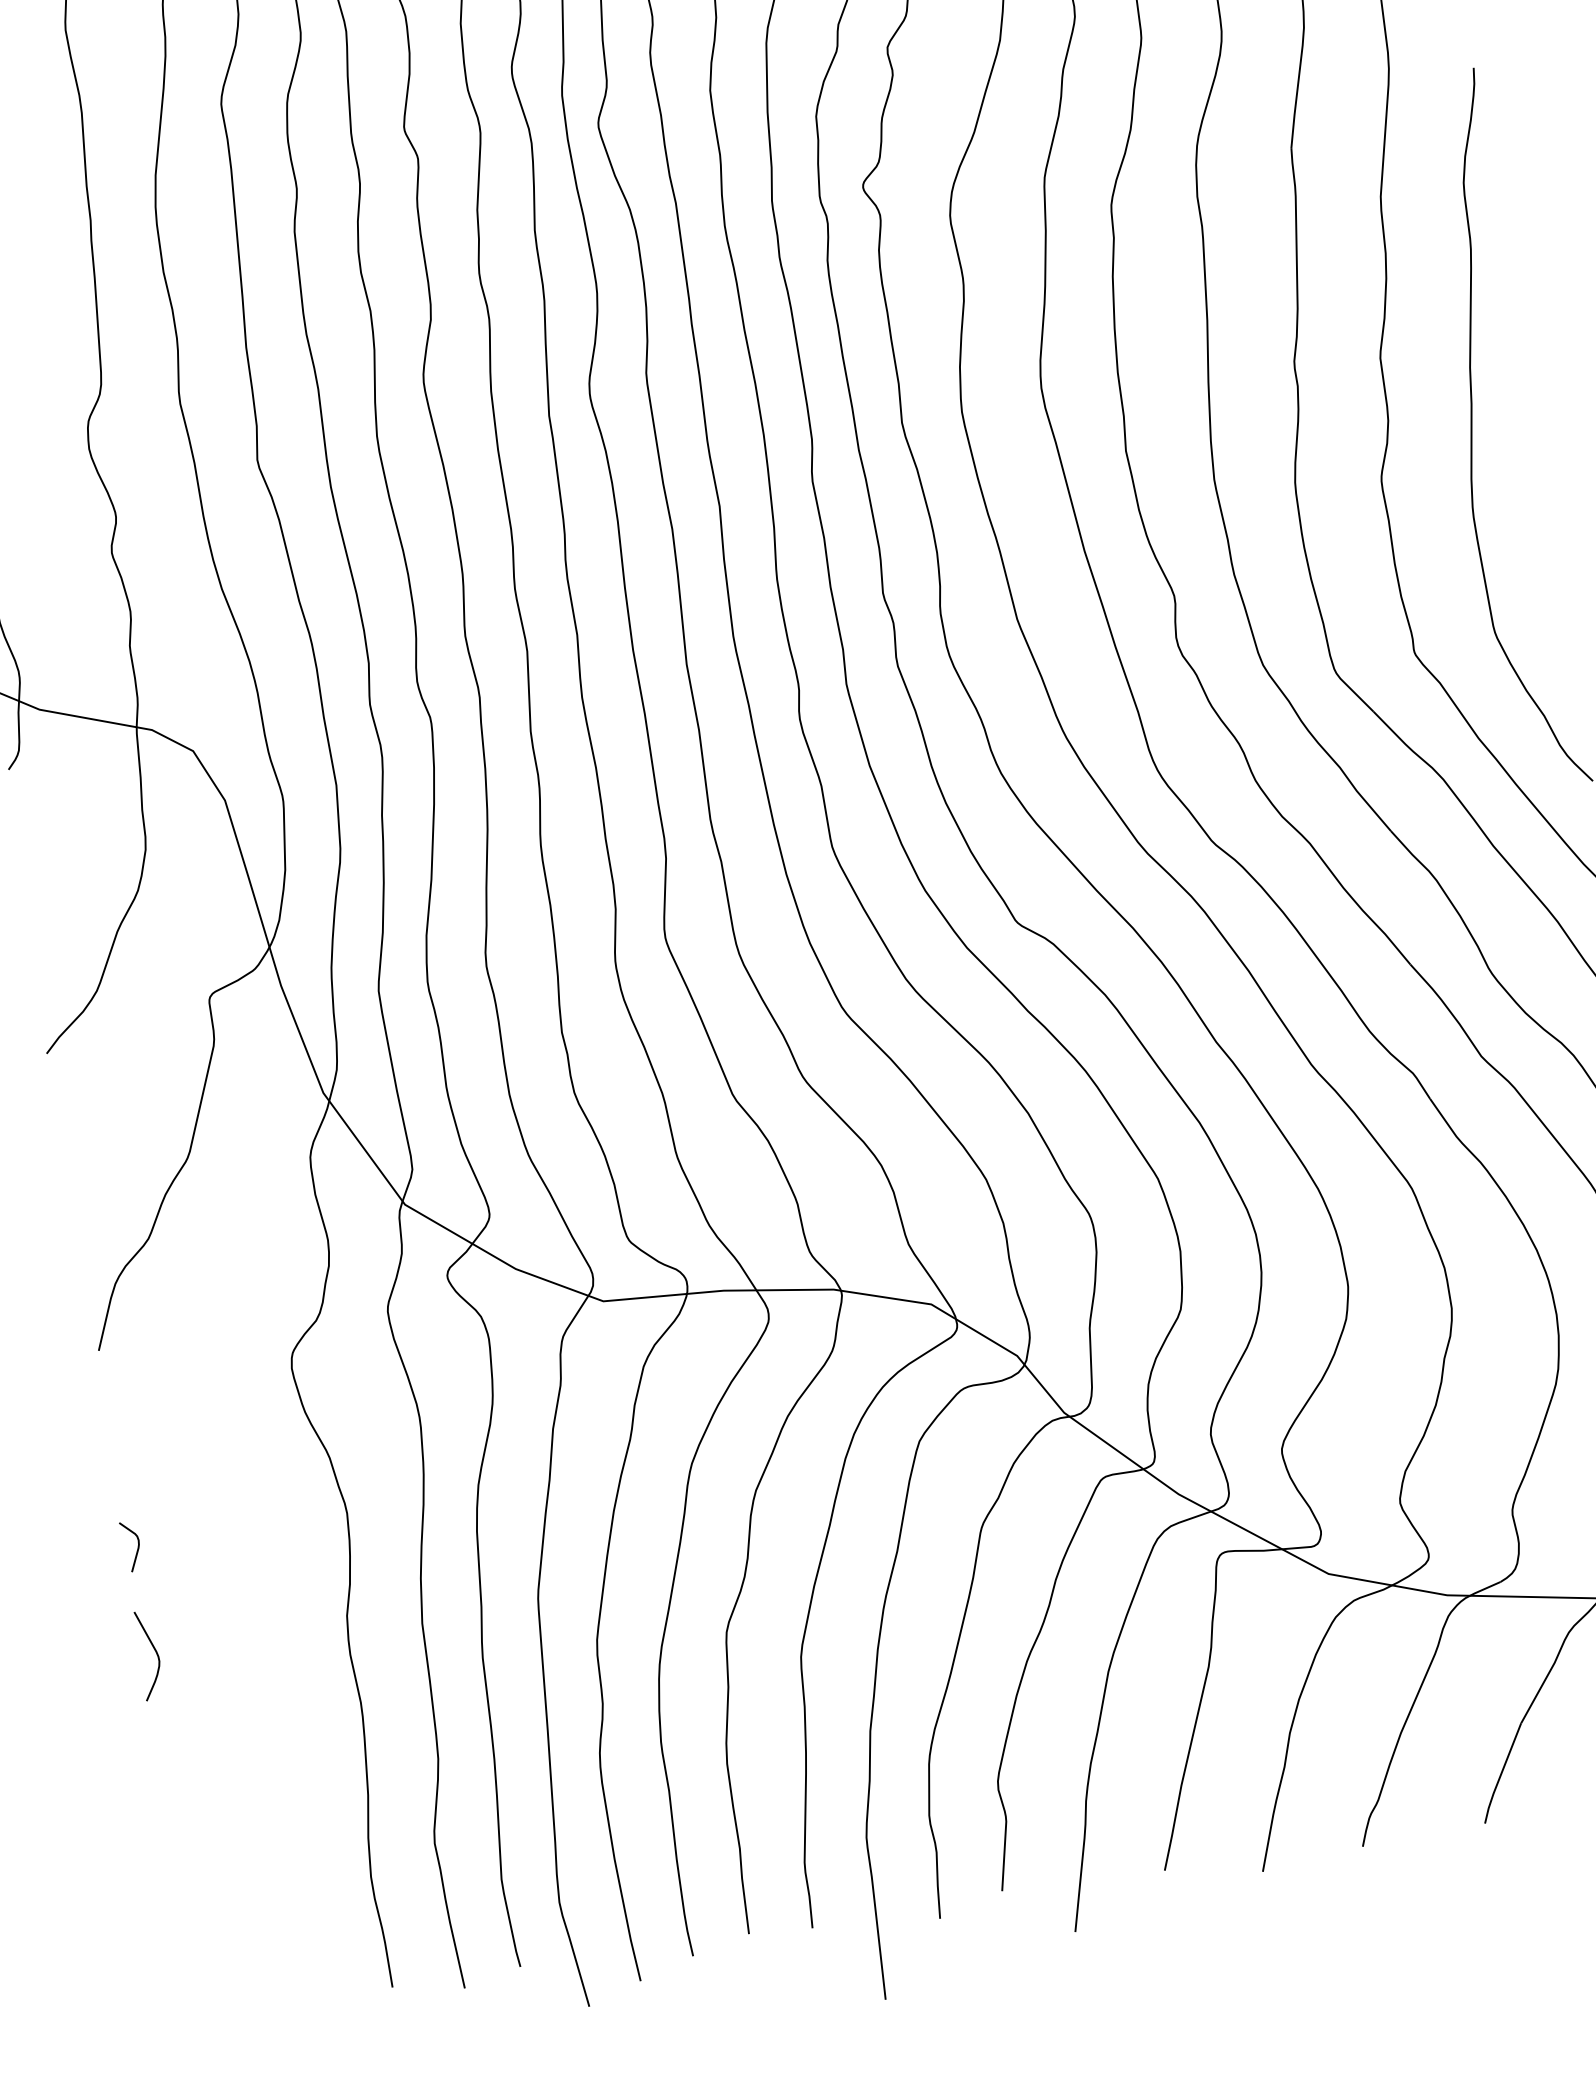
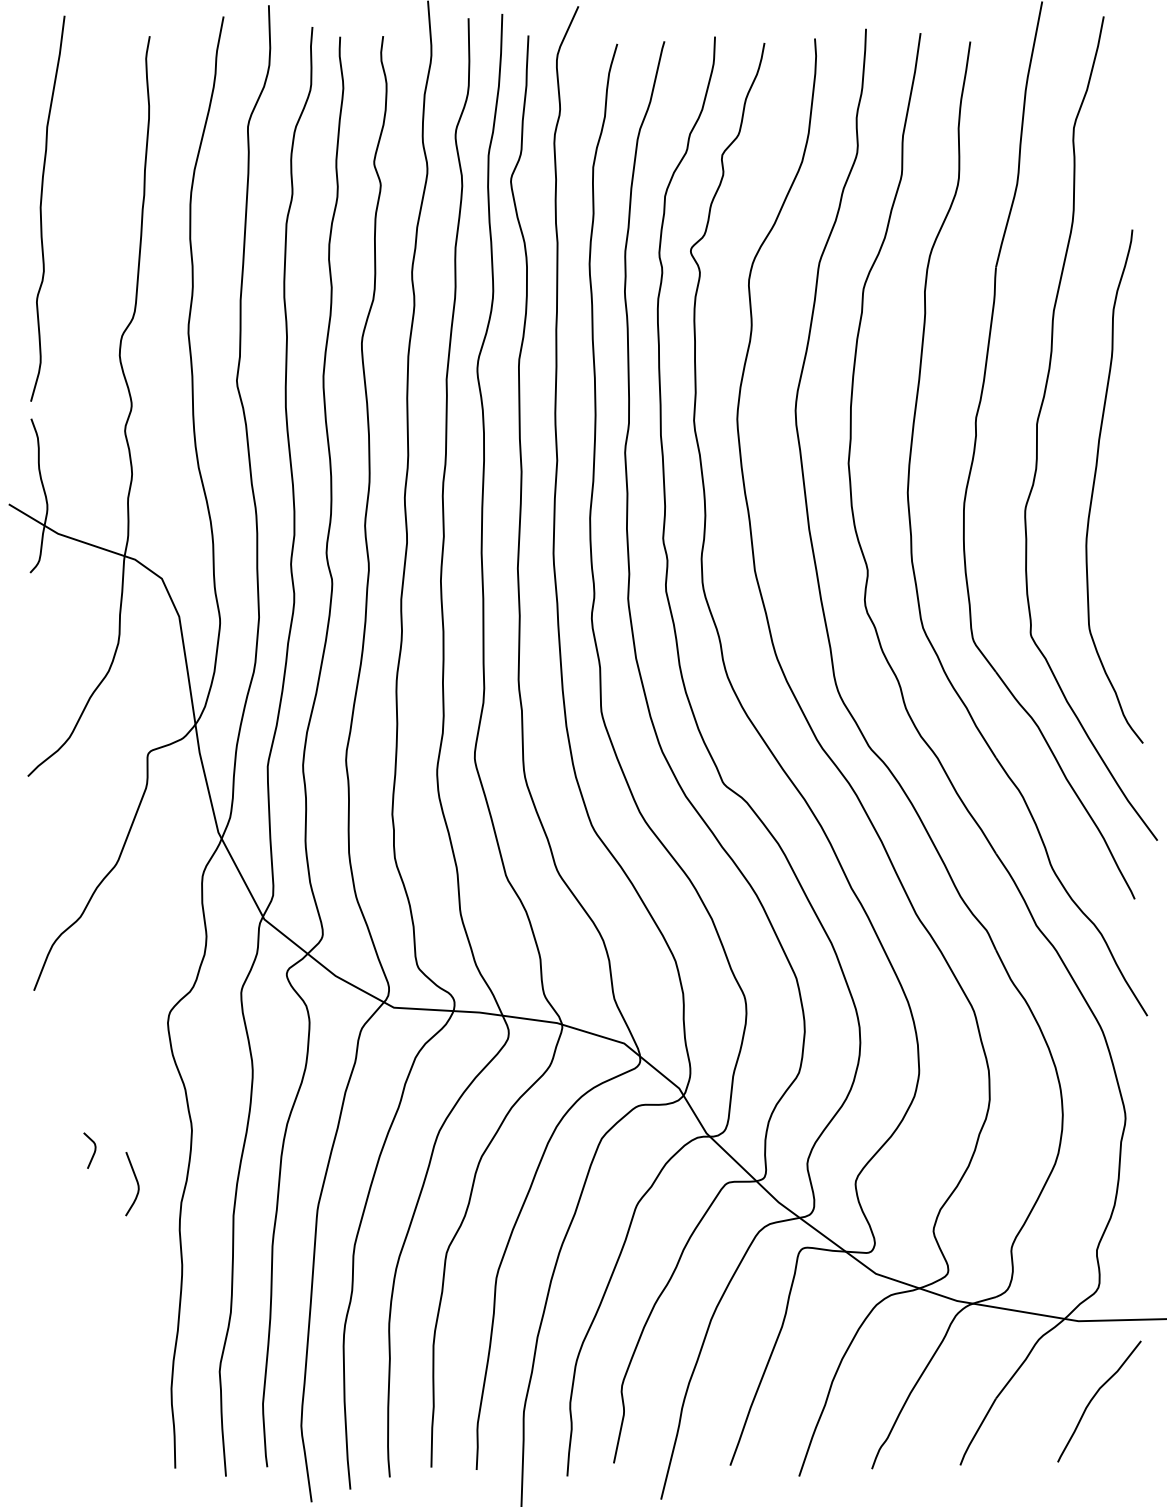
curve: (136, 1548) -> (93, 1152), moved
curve: (154, 1652) -> (136, 1182), moved

